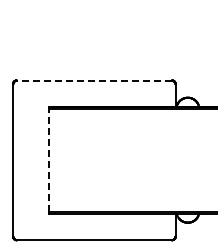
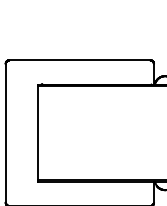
line: (94, 80) -> (79, 60), dashed -> solid
line: (48, 160) -> (38, 133), dashed -> solid

